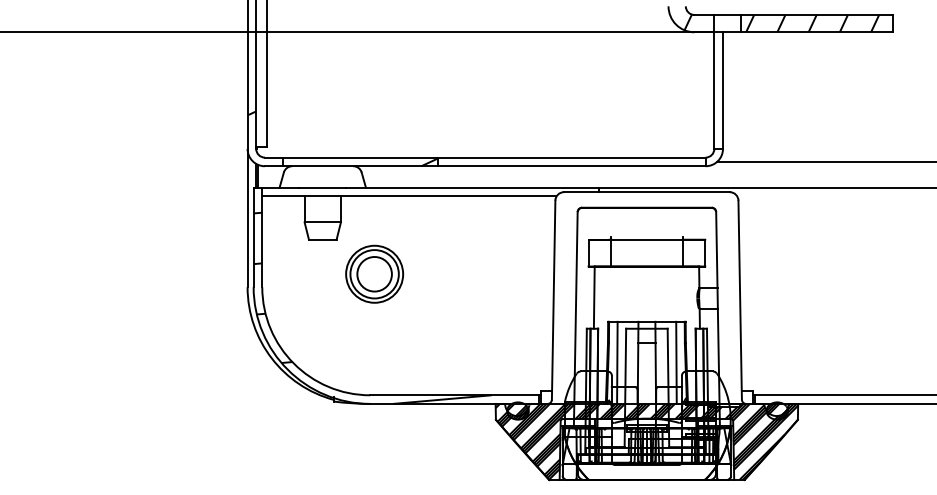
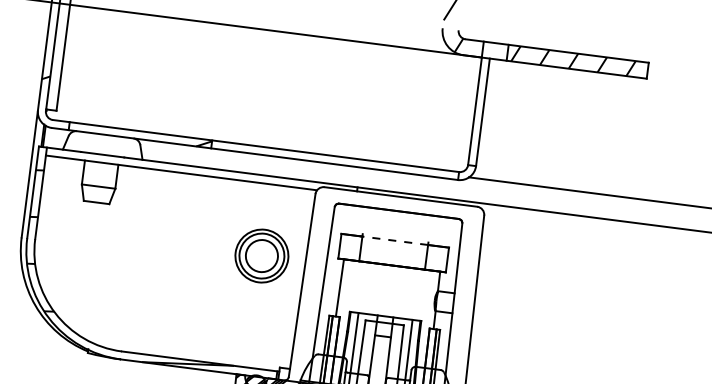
line: (646, 239) -> (394, 240), solid -> dashed
part: (374, 273) -> (261, 255), moved

